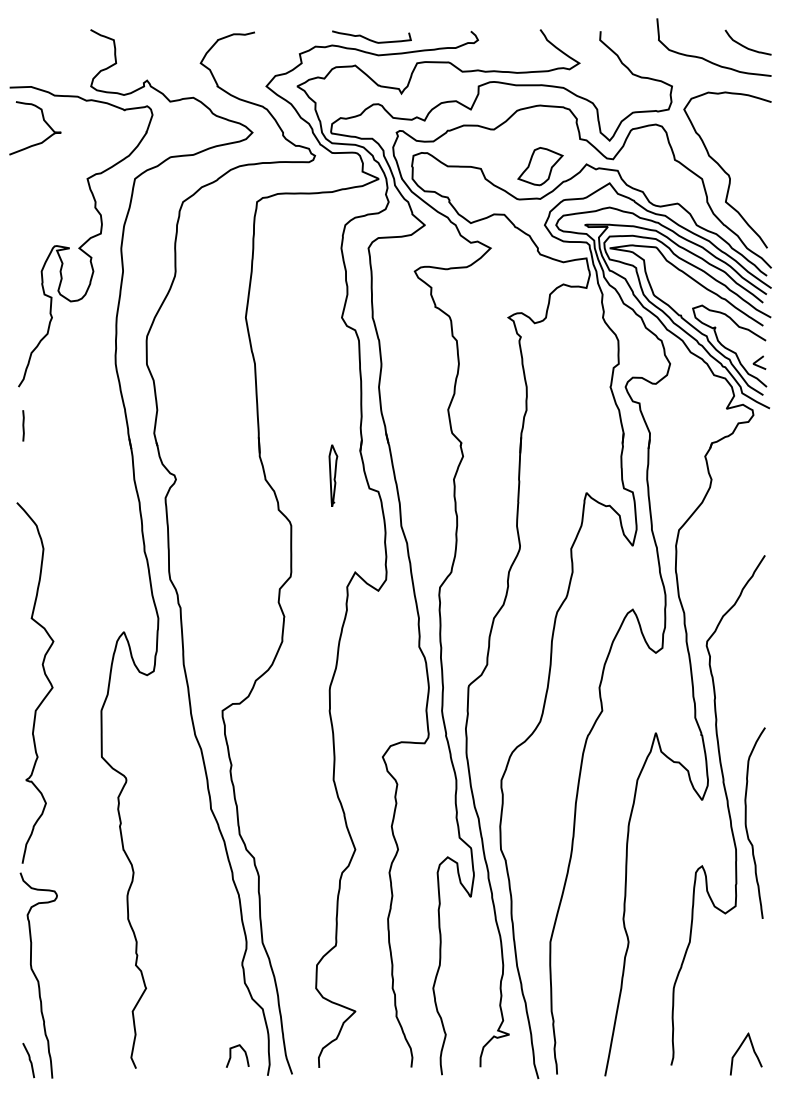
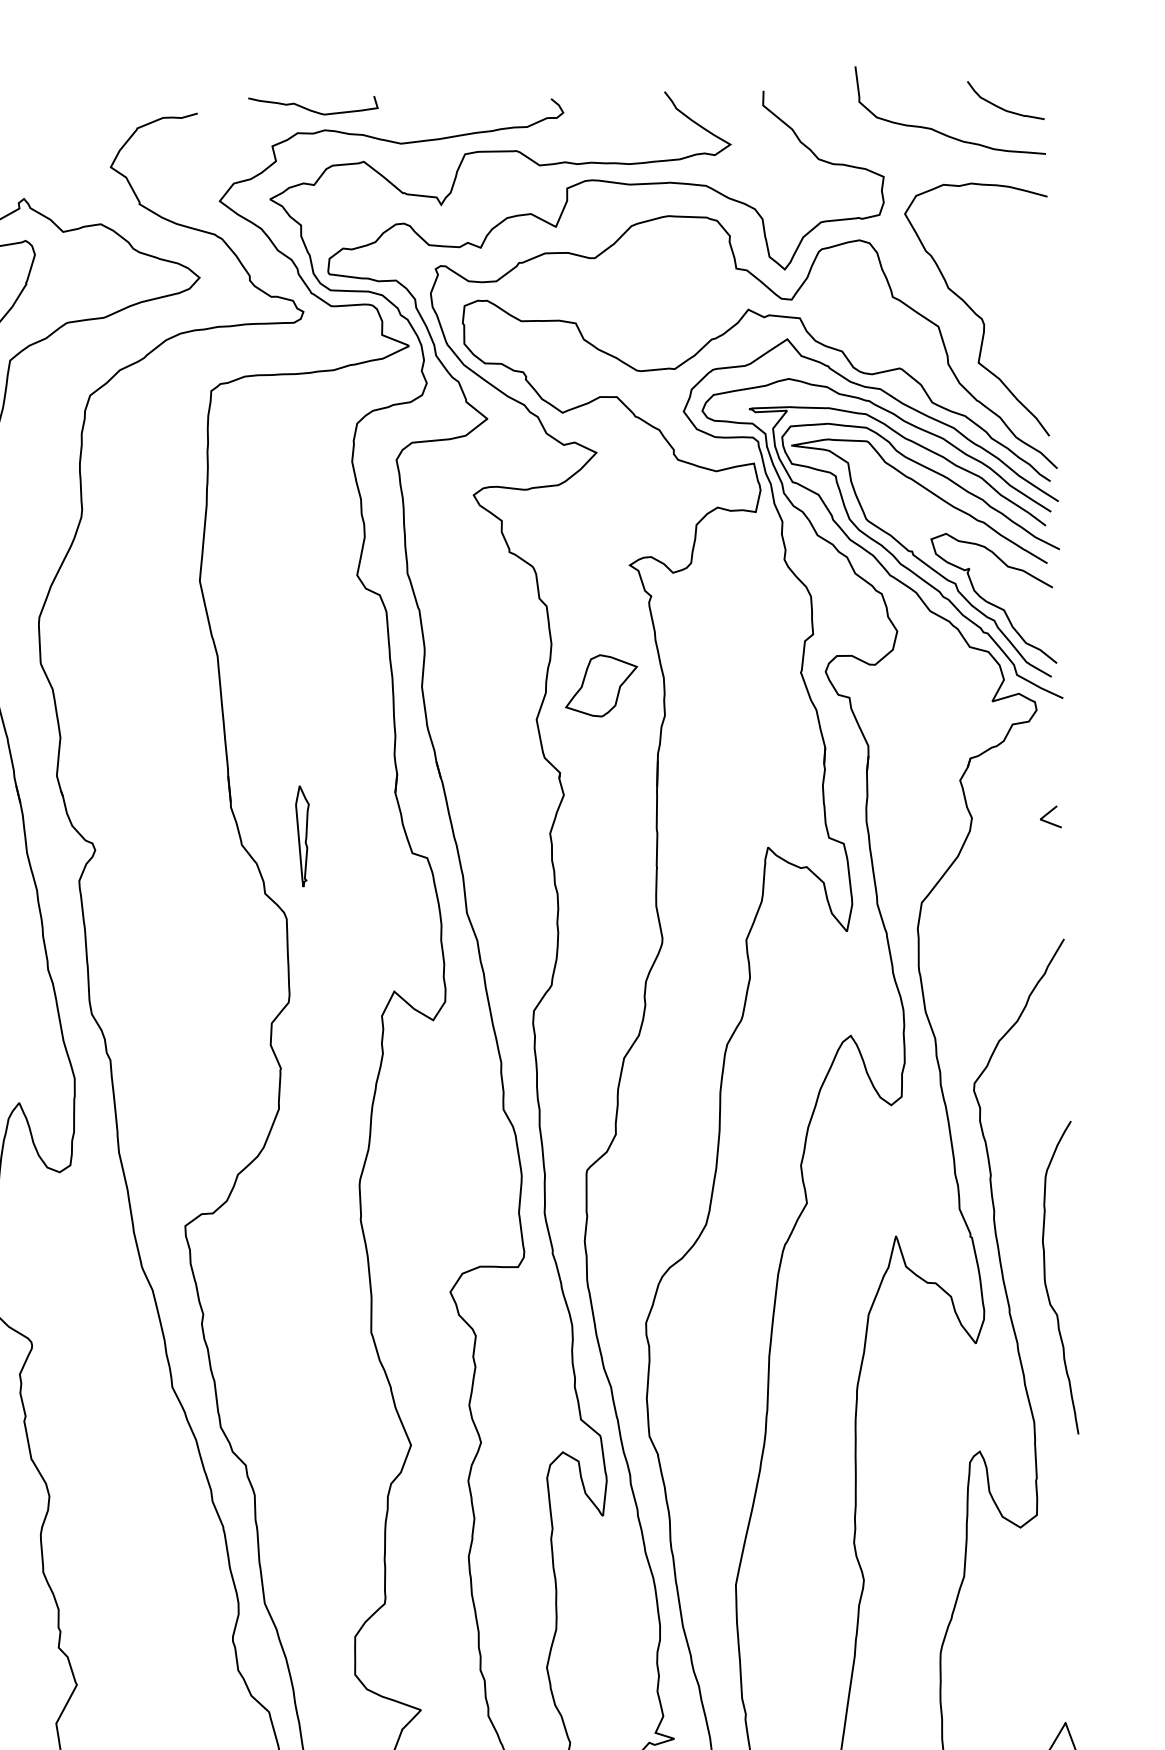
curve: (369, 38) -> (309, 107), moved
part: (540, 166) -> (601, 685), moved
line: (758, 361) -> (1048, 815), moved
part: (333, 475) -> (303, 835), moved
curve: (746, 822) -> (1046, 1277), moved

